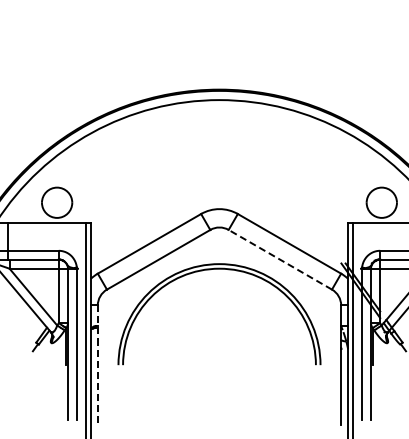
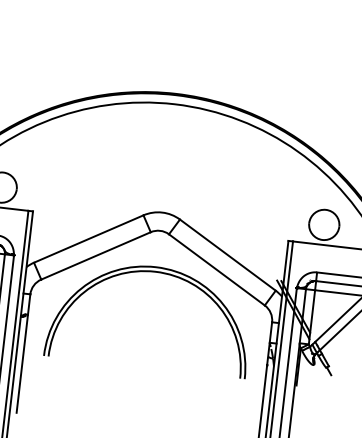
line: (280, 259) -> (217, 269), dashed -> solid
line: (97, 365) -> (23, 353), dashed -> solid

